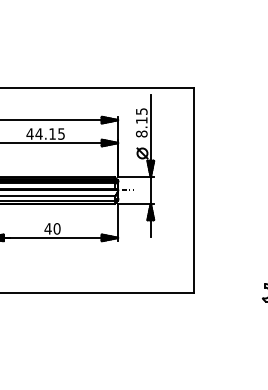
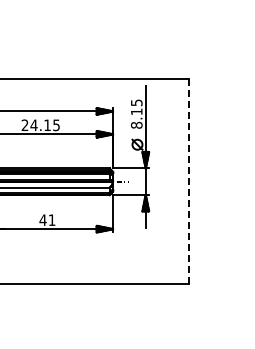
text: (29, 133) -> (24, 124), 44.15 -> 24.15
line: (193, 190) -> (188, 181), solid -> dashed
text: (56, 228) -> (51, 219), 40 -> 41

